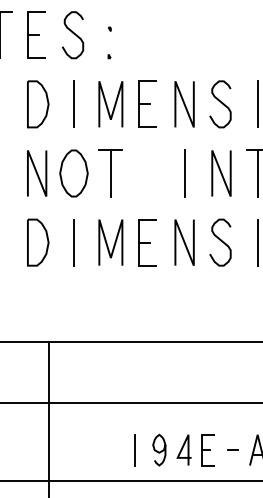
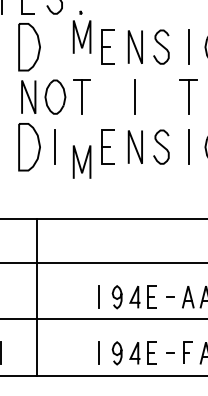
part: (38, 103) -> (29, 46), size x1.4
line: (74, 103) -> (55, 46), removed
line: (107, 103) -> (79, 36), moved
line: (220, 172) -> (161, 96), removed
part: (38, 241) -> (29, 146), size x1.4
line: (107, 241) -> (79, 161), moved

